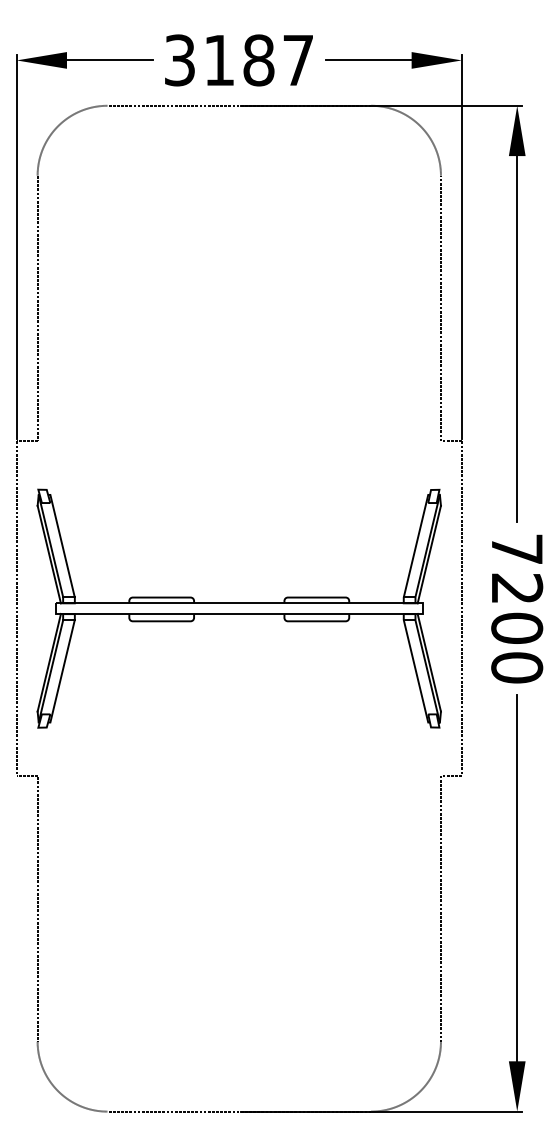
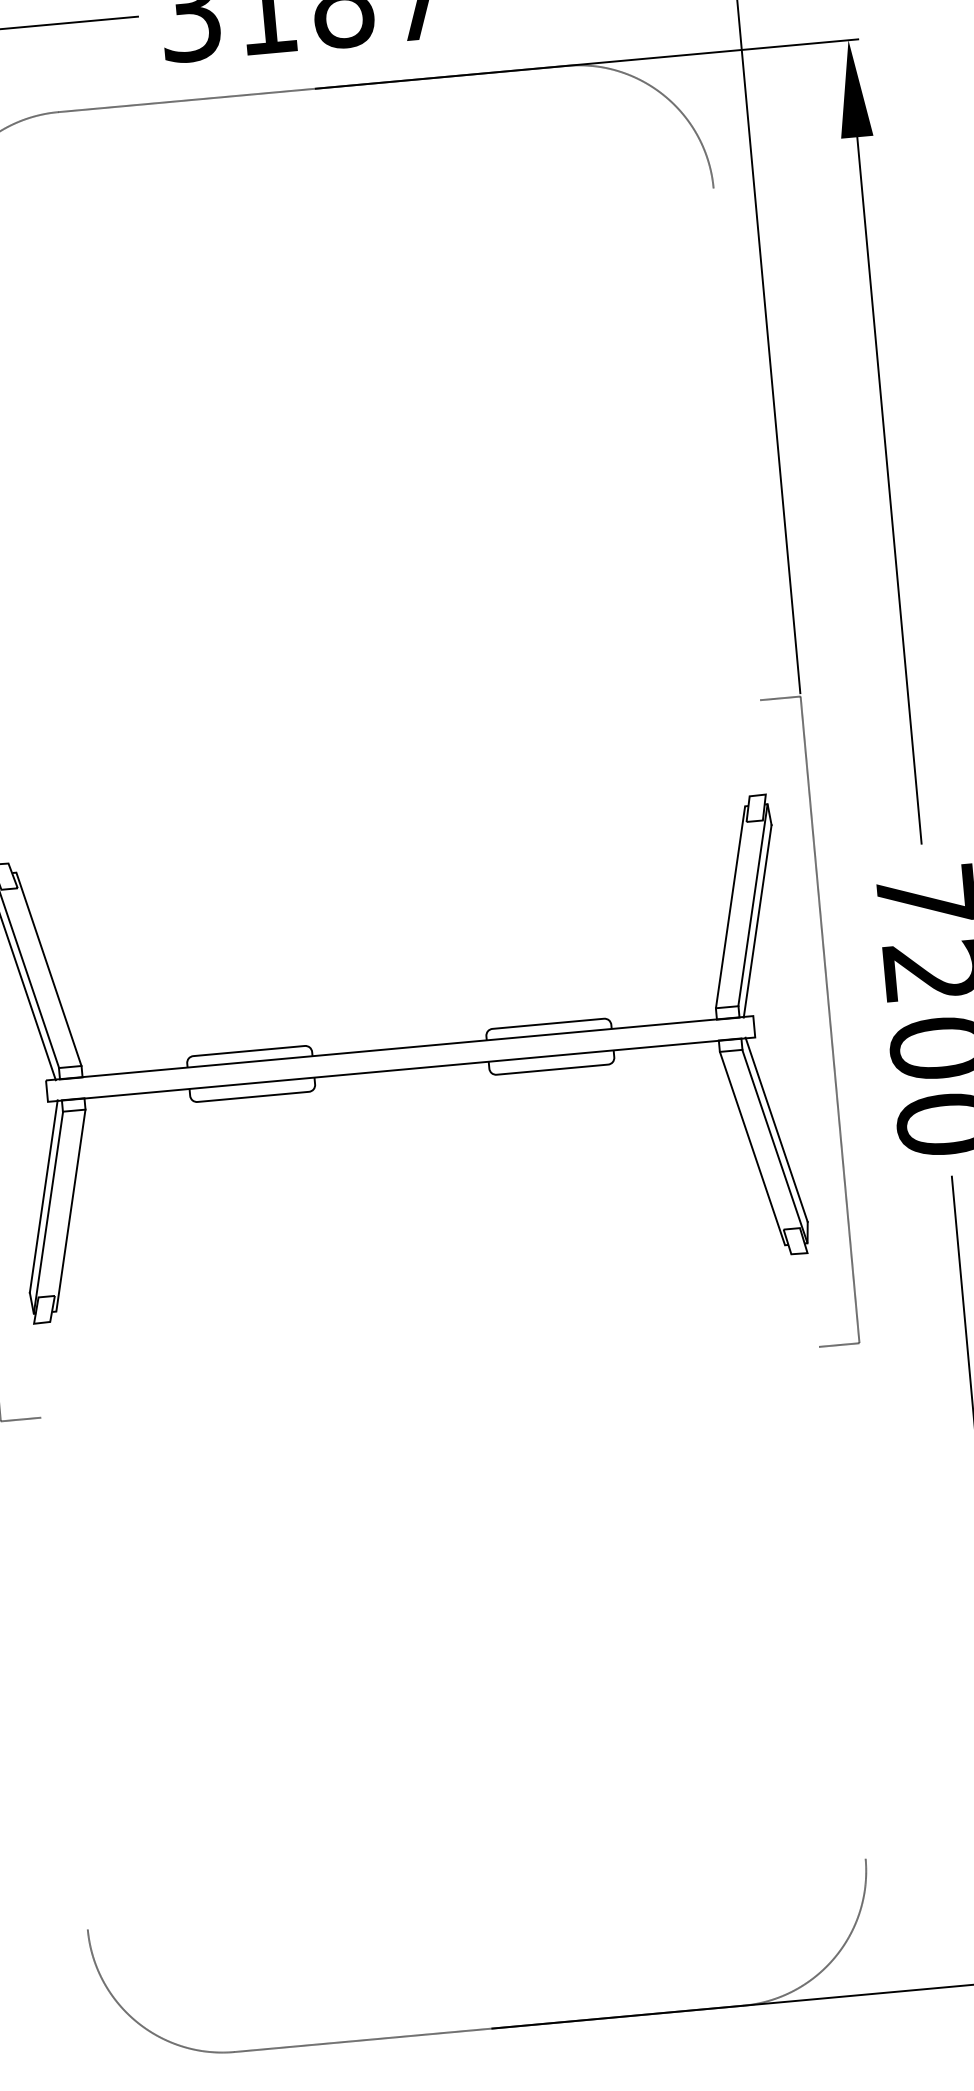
line: (440, 308) -> (736, 444), removed
line: (37, 908) -> (64, 1672), removed
line: (440, 908) -> (841, 1601), removed

